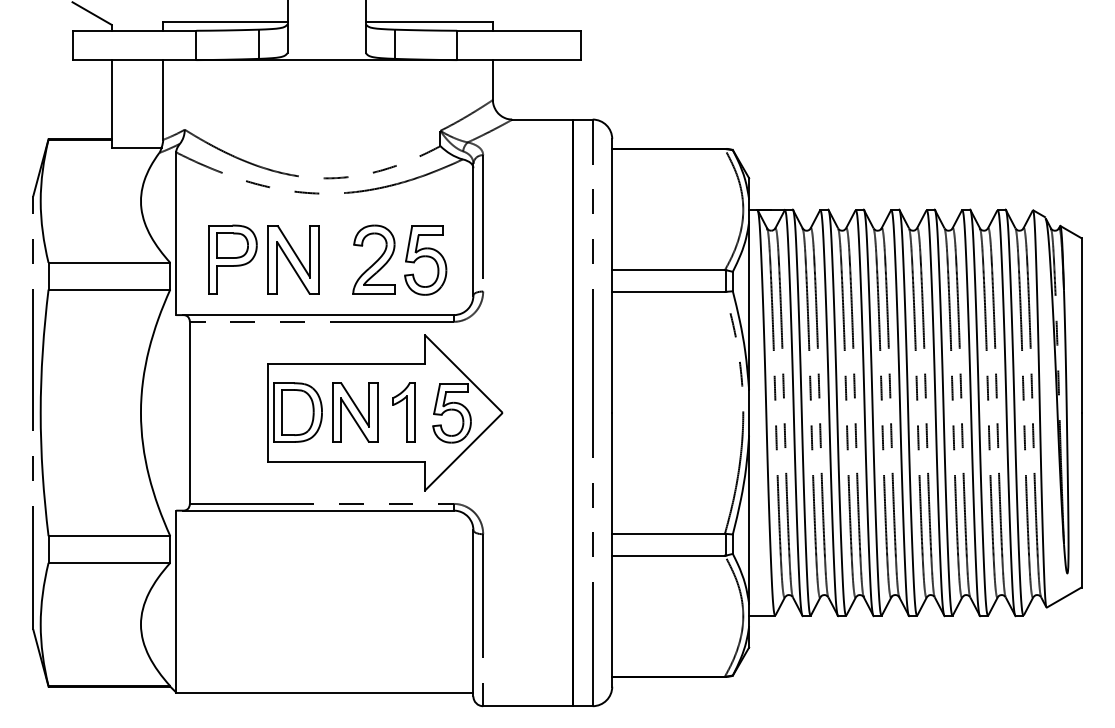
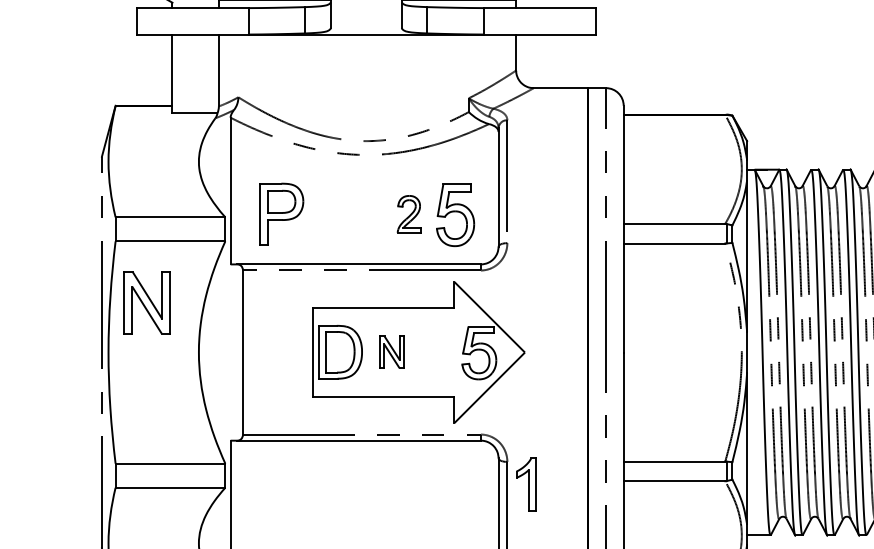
part: (293, 259) -> (147, 302), moved
part: (373, 259) -> (408, 214), size x0.6
part: (355, 412) -> (392, 352), size x0.6
part: (403, 412) -> (525, 484), moved

